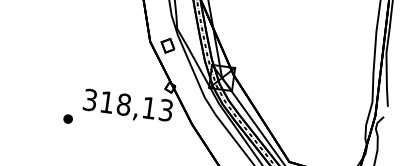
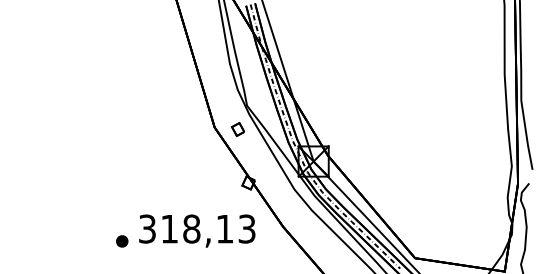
part: (167, 45) -> (237, 129), size x0.7
text: (128, 106) -> (197, 230), moved

